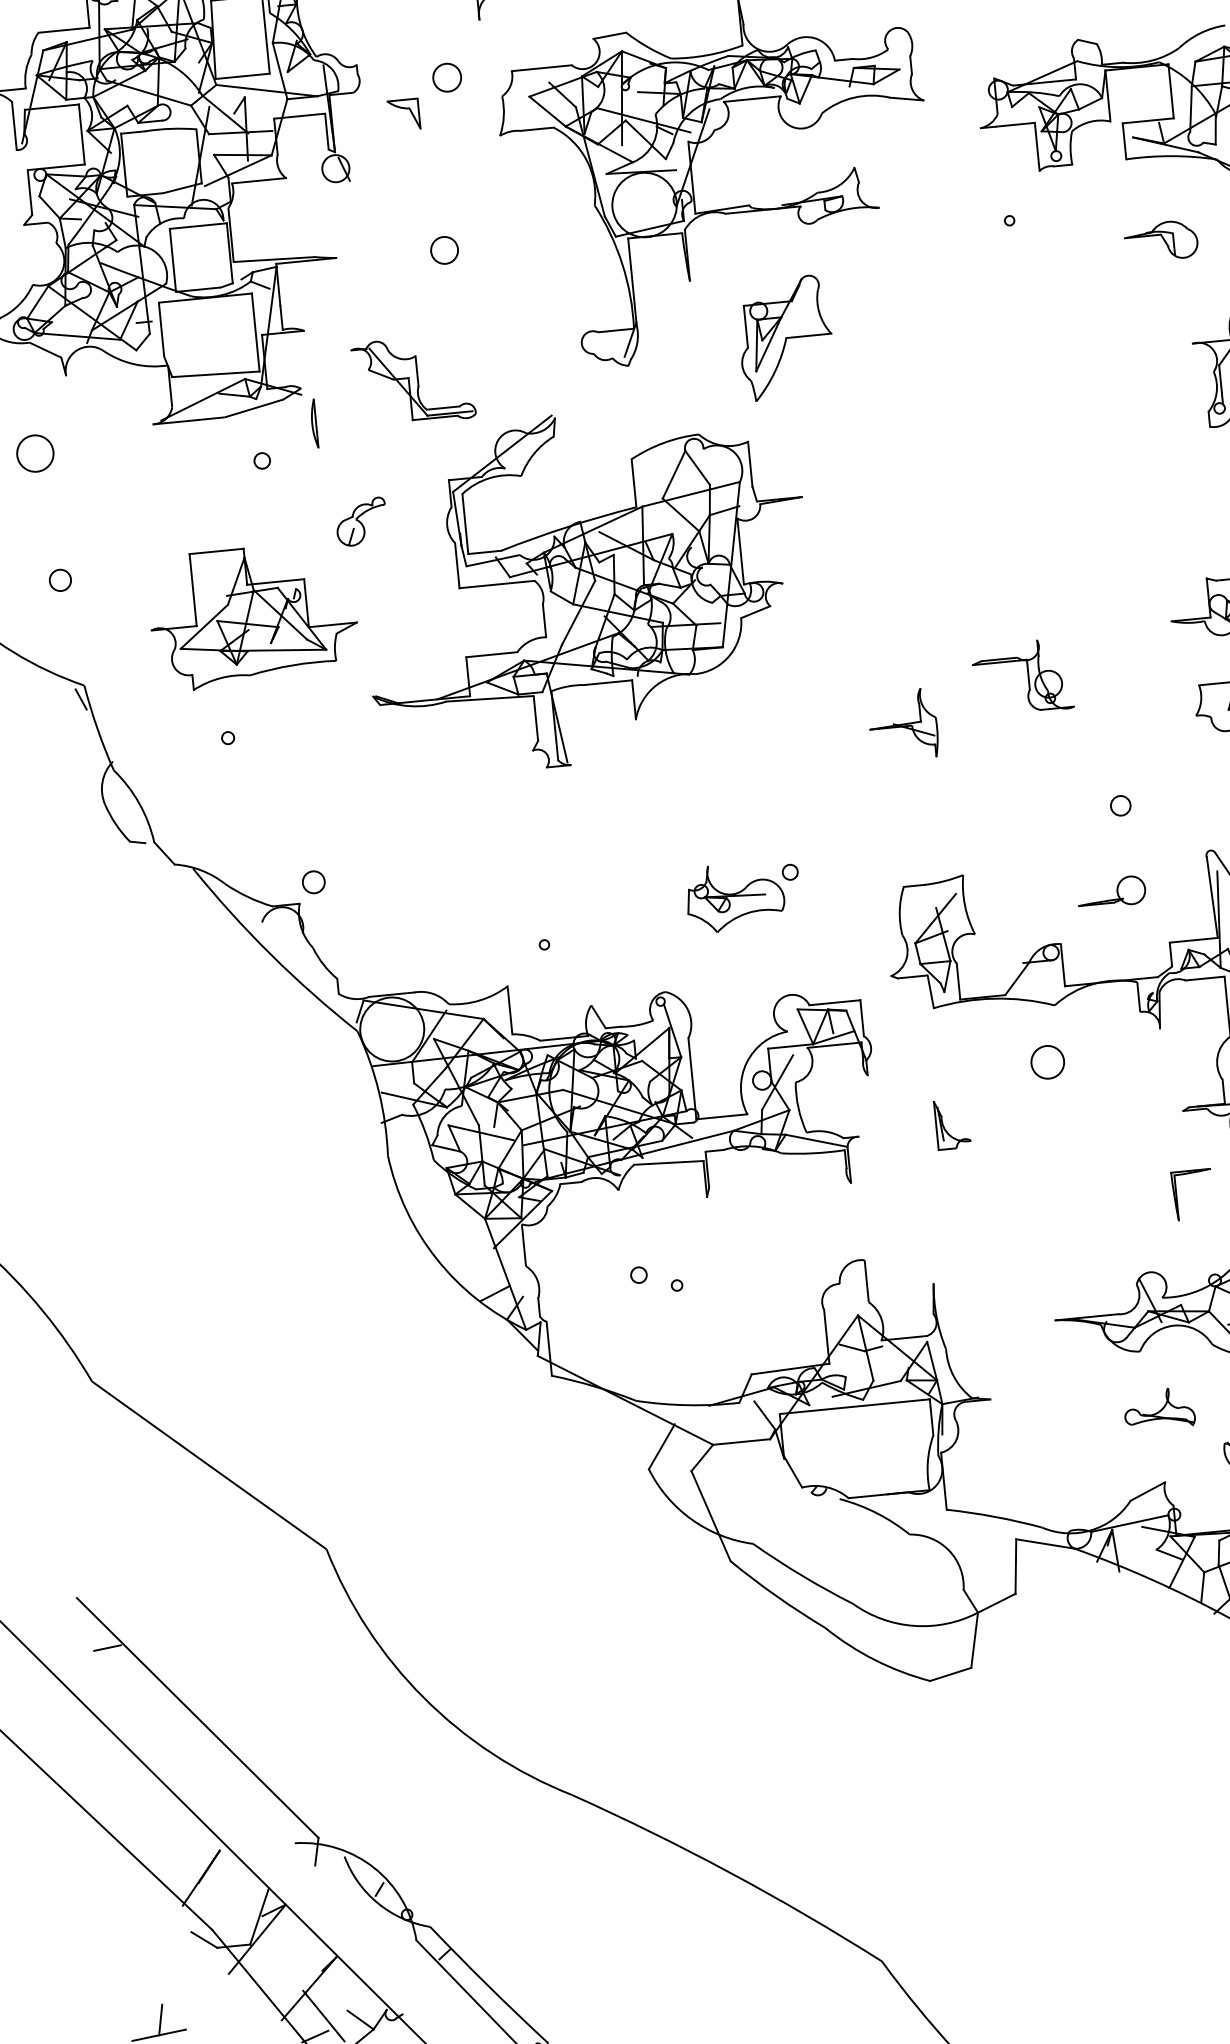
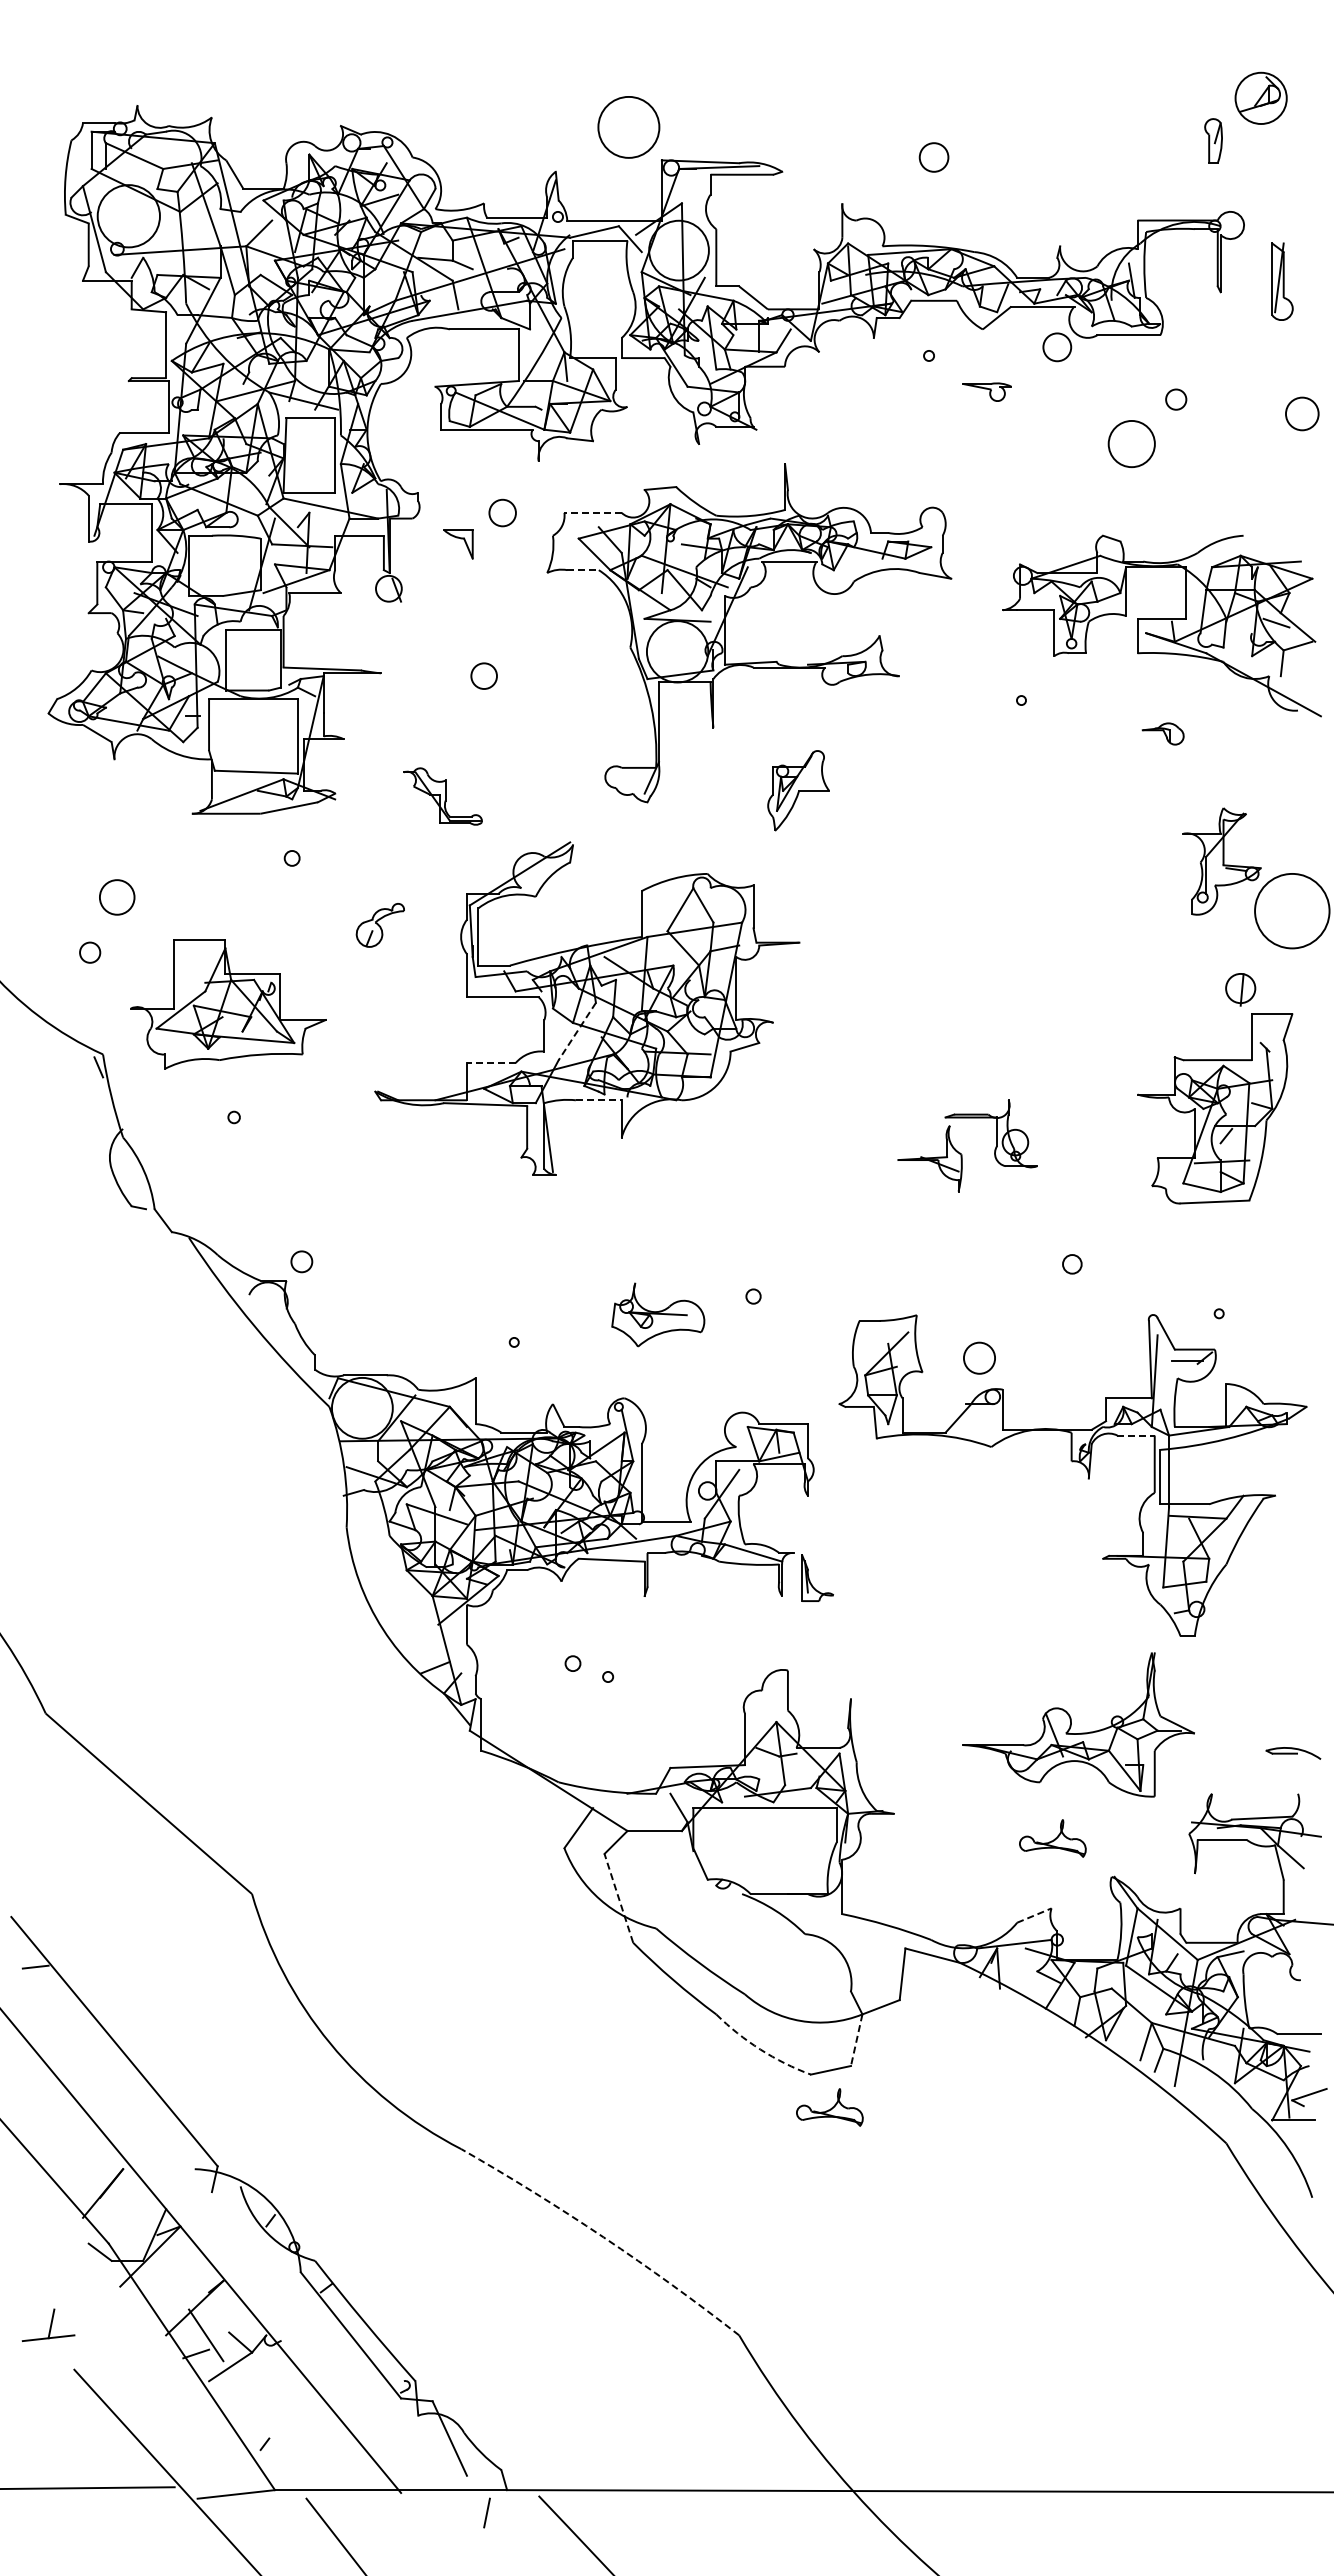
line: (542, 67) -> (593, 512), solid -> dashed
line: (537, 129) -> (583, 570), solid -> dashed
part: (1161, 240) -> (1163, 733), size x0.6
part: (785, 337) -> (798, 790), size x0.7
part: (413, 380) -> (442, 796), size x0.7
part: (313, 423) -> (344, 827), removed
circle: (35, 453) -> (117, 897), moved
line: (578, 612) -> (577, 1031), solid -> dashed
part: (253, 616) -> (228, 1004), moved
line: (490, 655) -> (490, 1063), solid -> dashed
line: (607, 682) -> (598, 1100), solid -> dashed
part: (902, 724) -> (929, 1158), moved
part: (1111, 892) -> (1055, 1345), removed
part: (735, 896) -> (658, 1314), moved
line: (1205, 978) -> (1136, 1435), solid -> dashed
circle: (1047, 1061) -> (979, 1357), moved
part: (945, 1127) -> (810, 1580), moved
part: (1177, 1195) -> (1089, 1638), removed
line: (1147, 1491) -> (1034, 1915), solid -> dashed
line: (710, 1516) -> (618, 1898), solid -> dashed
line: (974, 1640) -> (856, 2040), solid -> dashed
arc: (874, 1659) -> (760, 2049), solid -> dashed
part: (953, 1713) -> (829, 2107), added
arc: (729, 1872) -> (603, 2237), solid -> dashed

